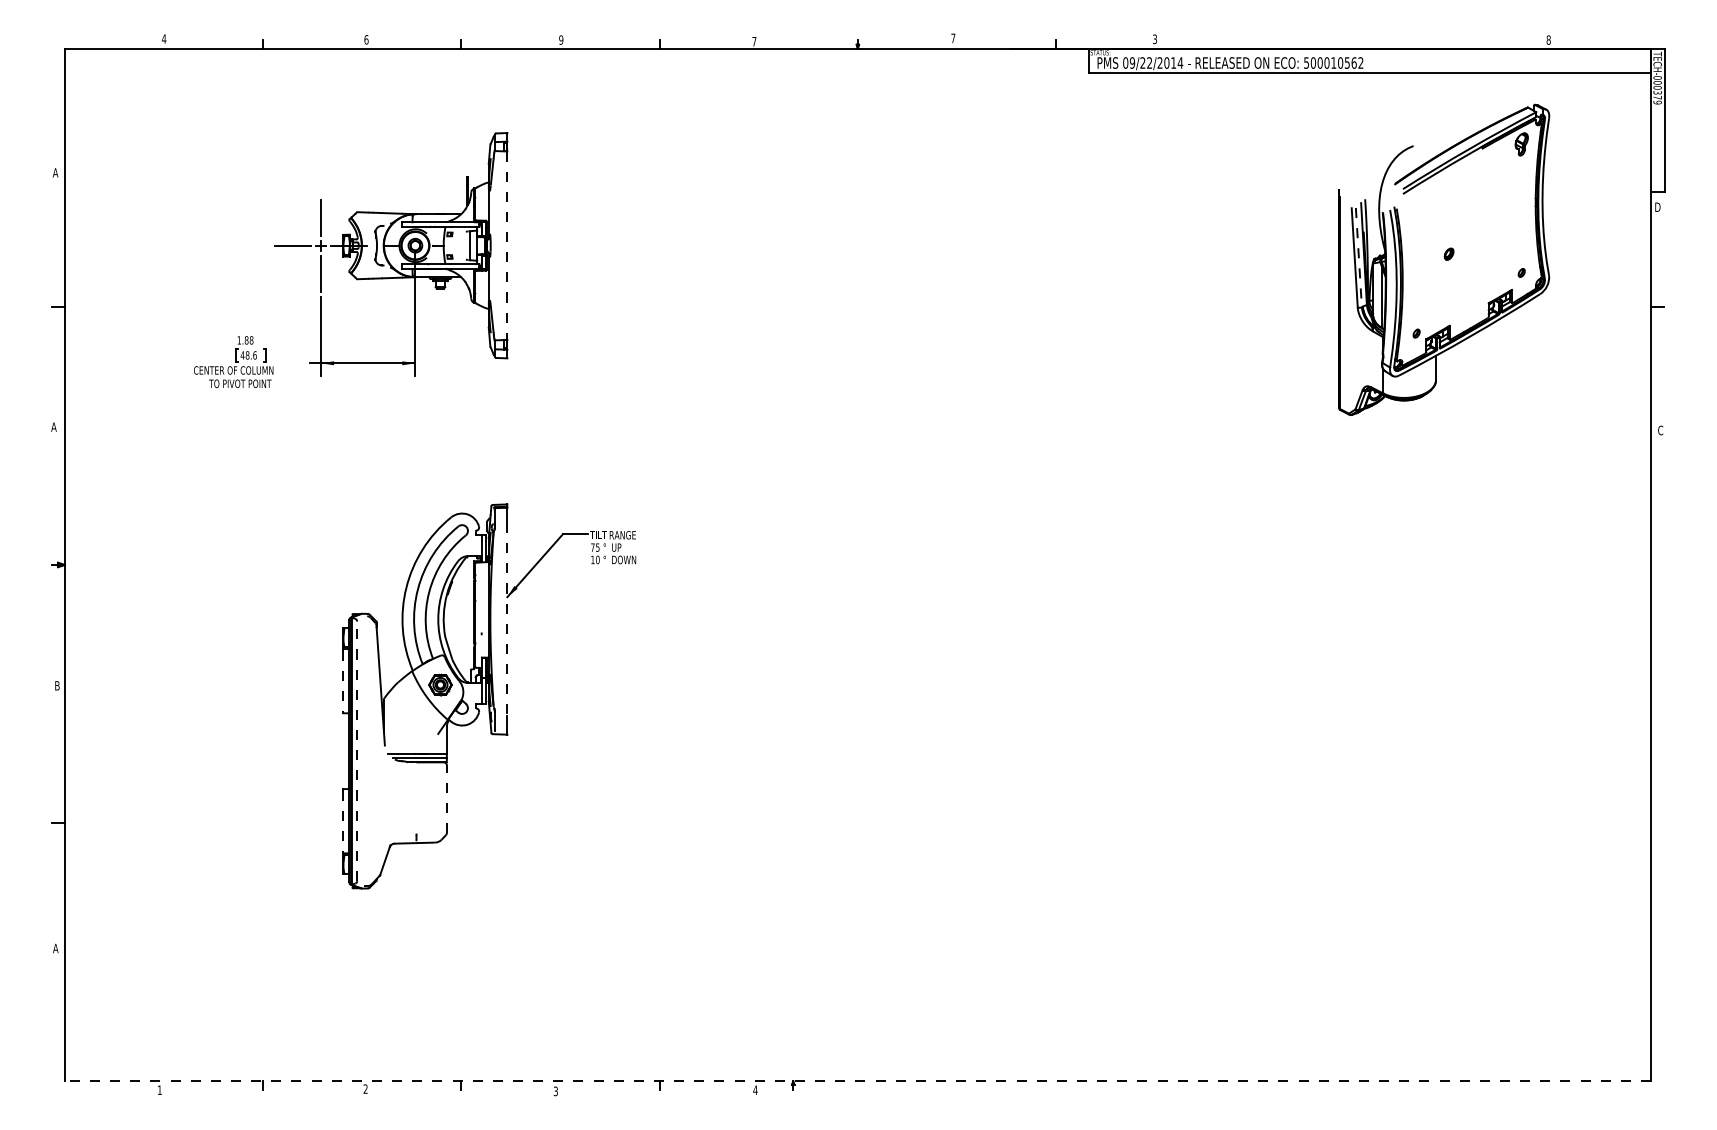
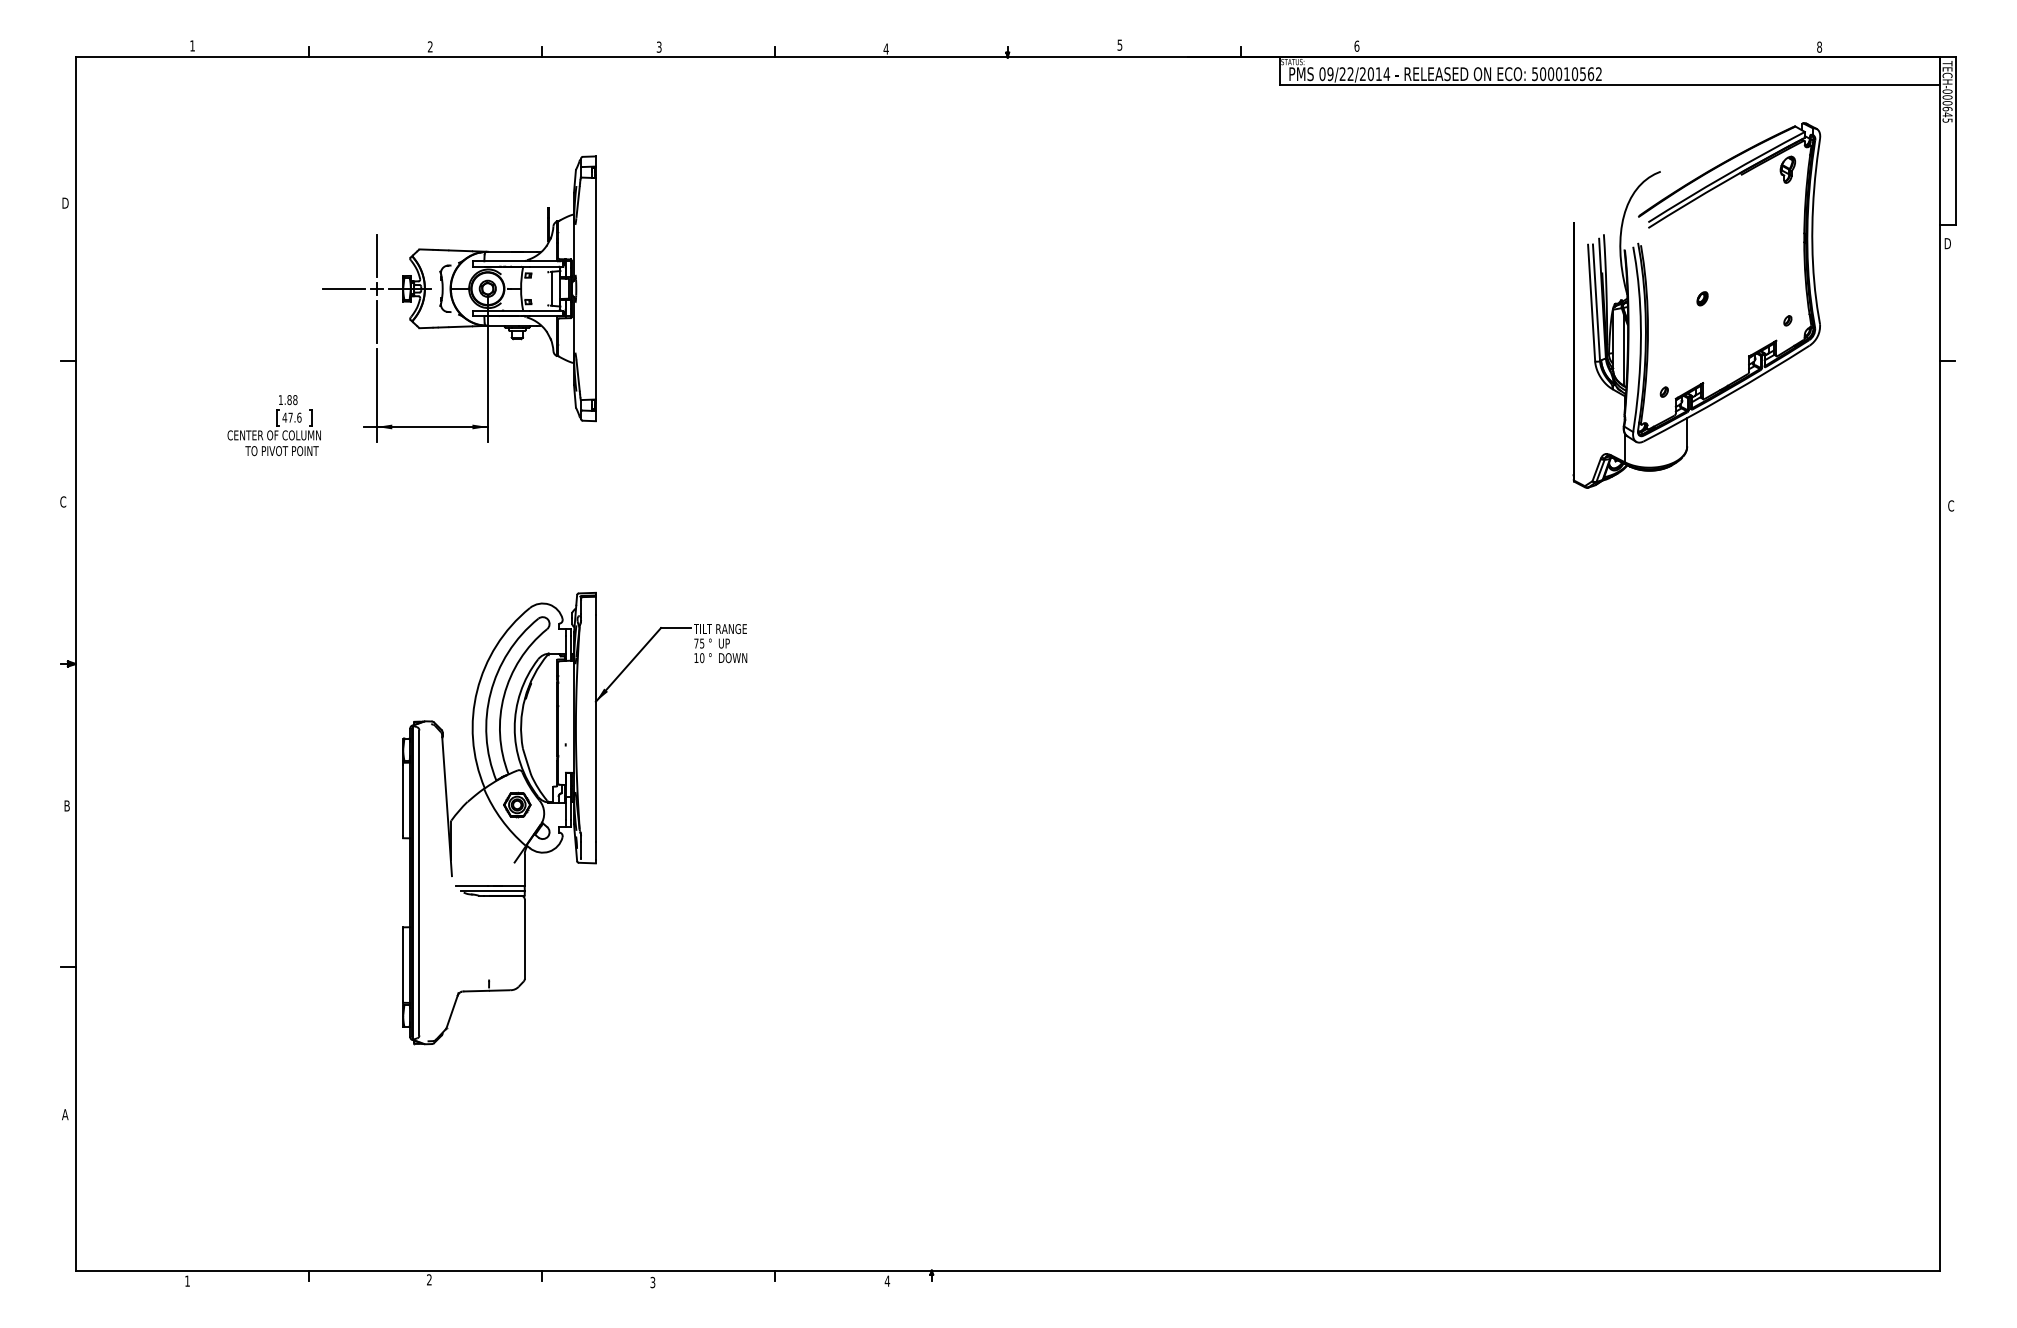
text: (952, 37) -> (1119, 44), 7 -> 5
text: (164, 38) -> (192, 45), 4 -> 1
text: (1154, 38) -> (1356, 45), 3 -> 6
text: (365, 39) -> (429, 46), 6 -> 2
text: (560, 39) -> (658, 46), 9 -> 3
text: (753, 41) -> (885, 48), 7 -> 4
text: (1657, 97) -> (1947, 114), TECH-000379 -> TECH-000645
text: (55, 172) -> (64, 202), A -> D
line: (507, 245) -> (595, 288), dashed -> solid
line: (1358, 258) -> (1596, 303), dashed -> solid
text: (247, 355) -> (290, 417), 48.6 -> 47.6
text: (53, 426) -> (62, 501), A -> C
line: (507, 619) -> (595, 728), dashed -> solid
line: (343, 681) -> (403, 800), dashed -> solid
line: (357, 750) -> (419, 882), dashed -> solid
line: (446, 799) -> (524, 939), dashed -> solid
line: (343, 821) -> (403, 965), dashed -> solid
line: (857, 1081) -> (1007, 1270), dashed -> solid

